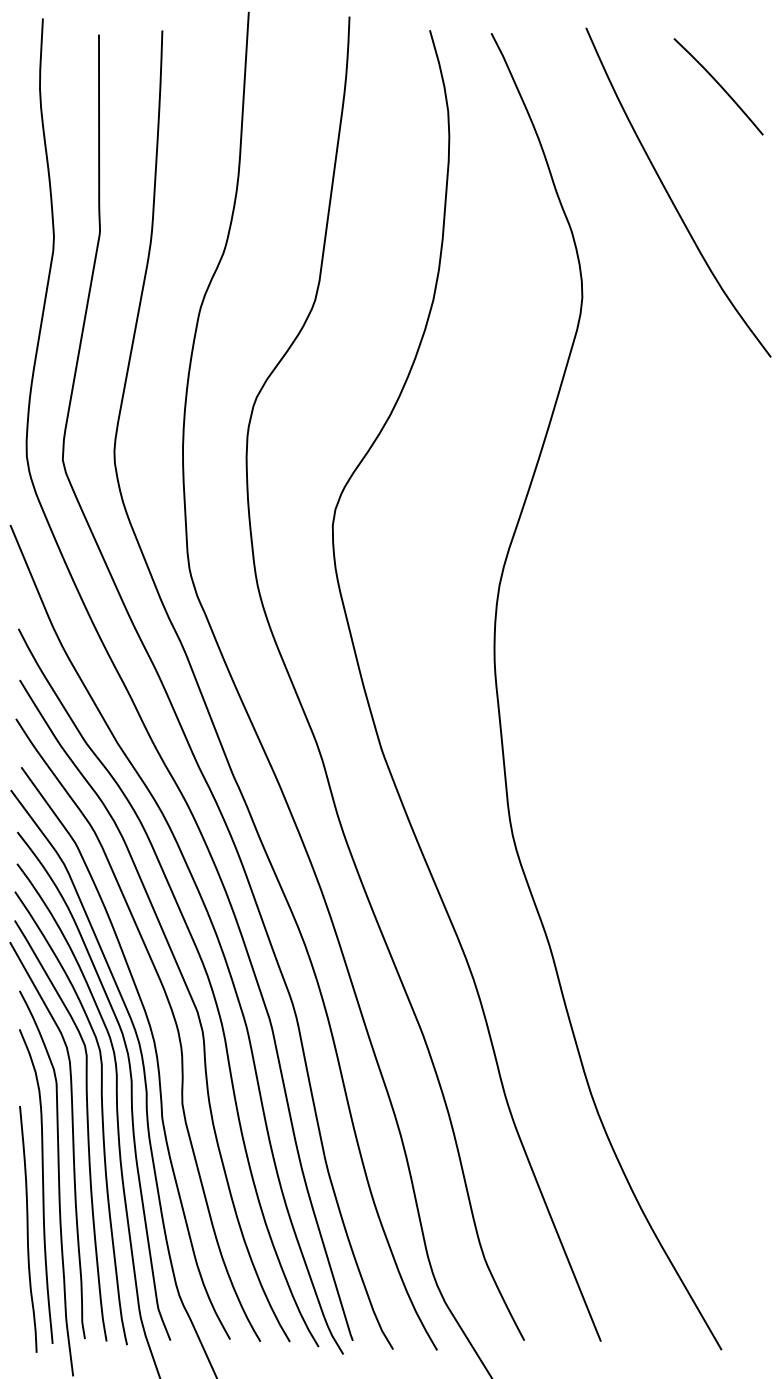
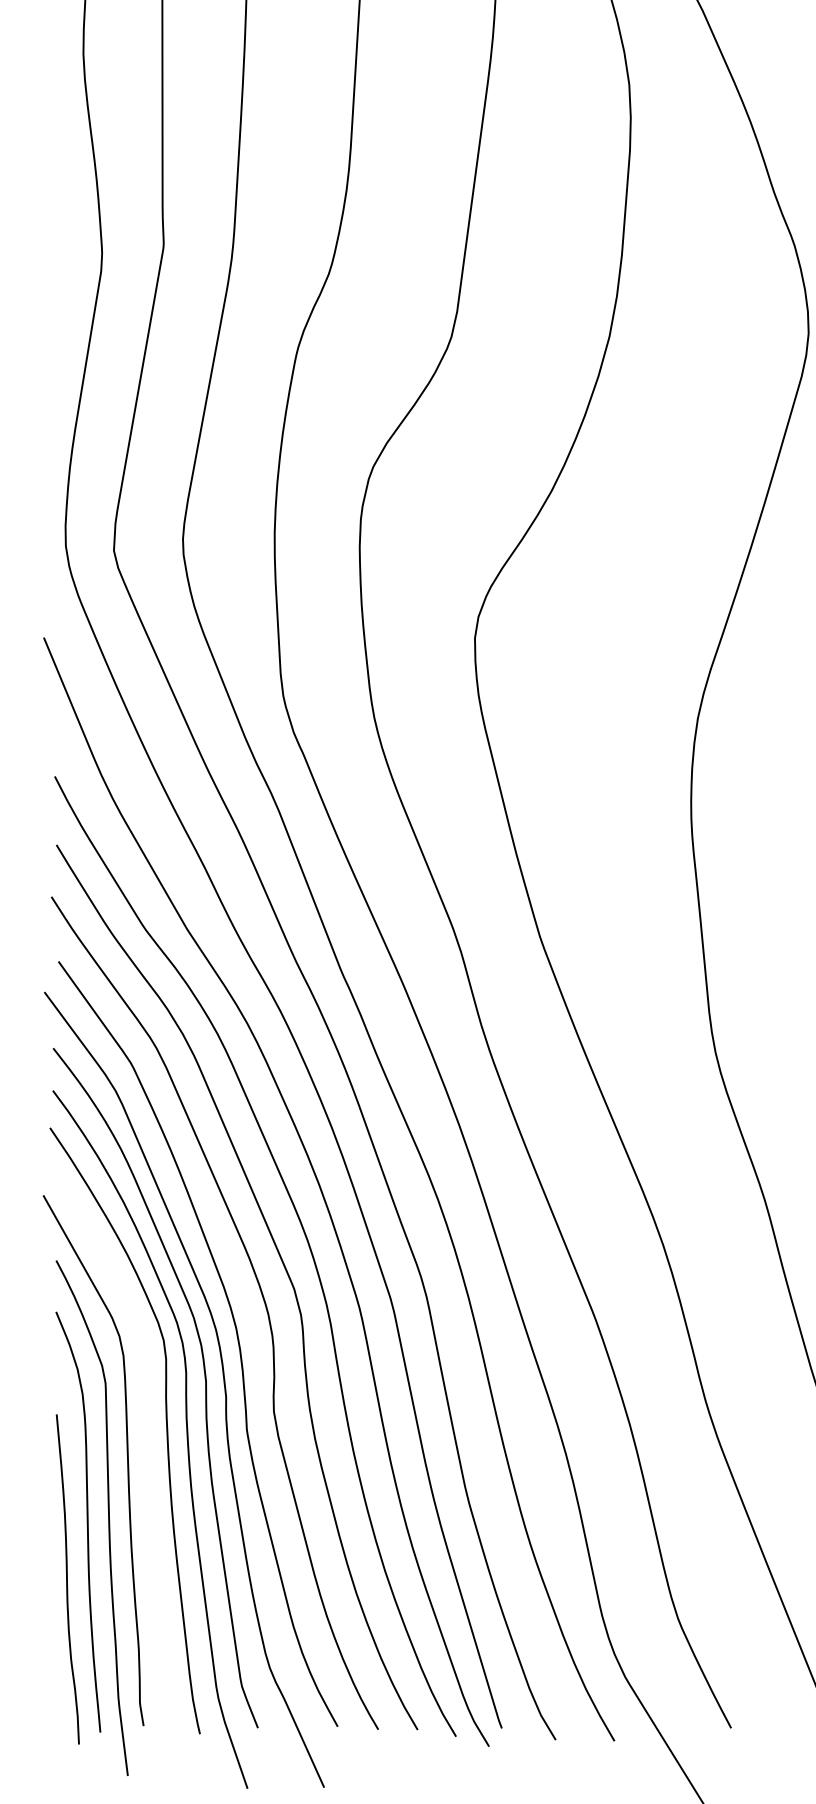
curve: (87, 1130) -> (146, 1447), removed

